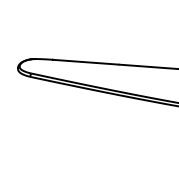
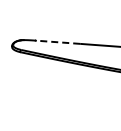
line: (85, 62) -> (57, 42), solid -> dashed

